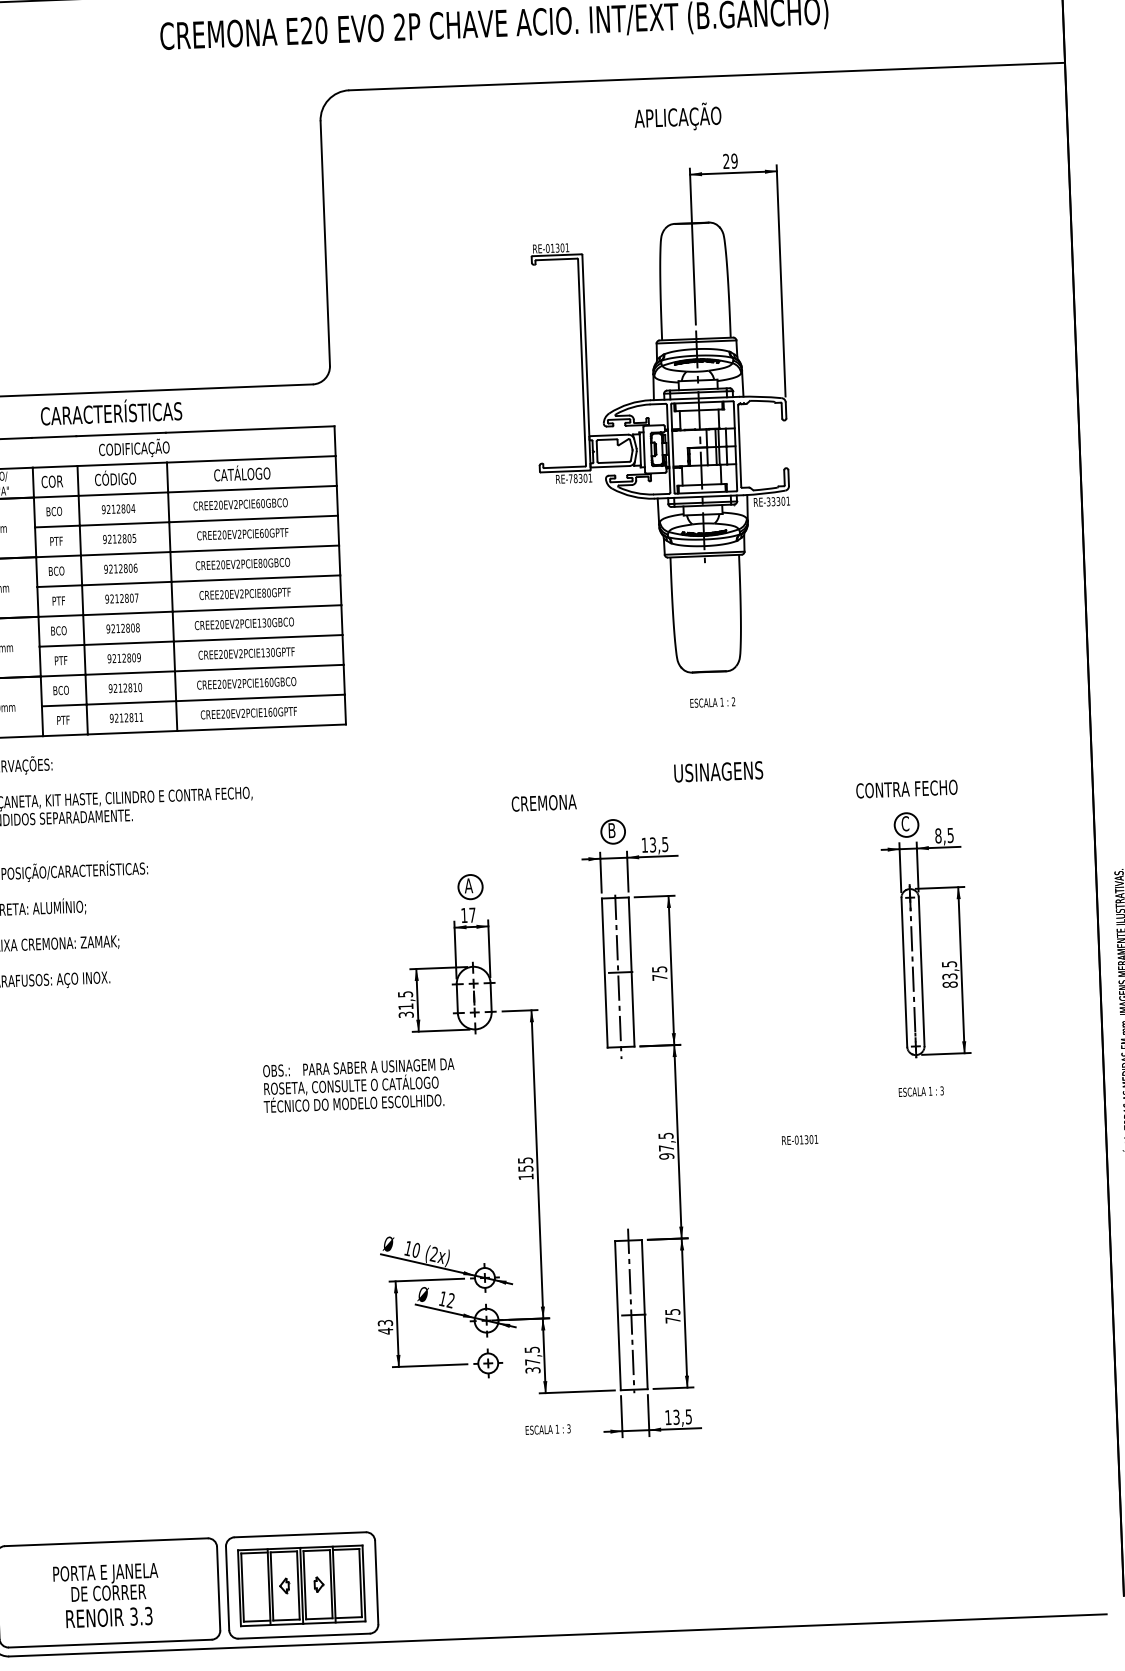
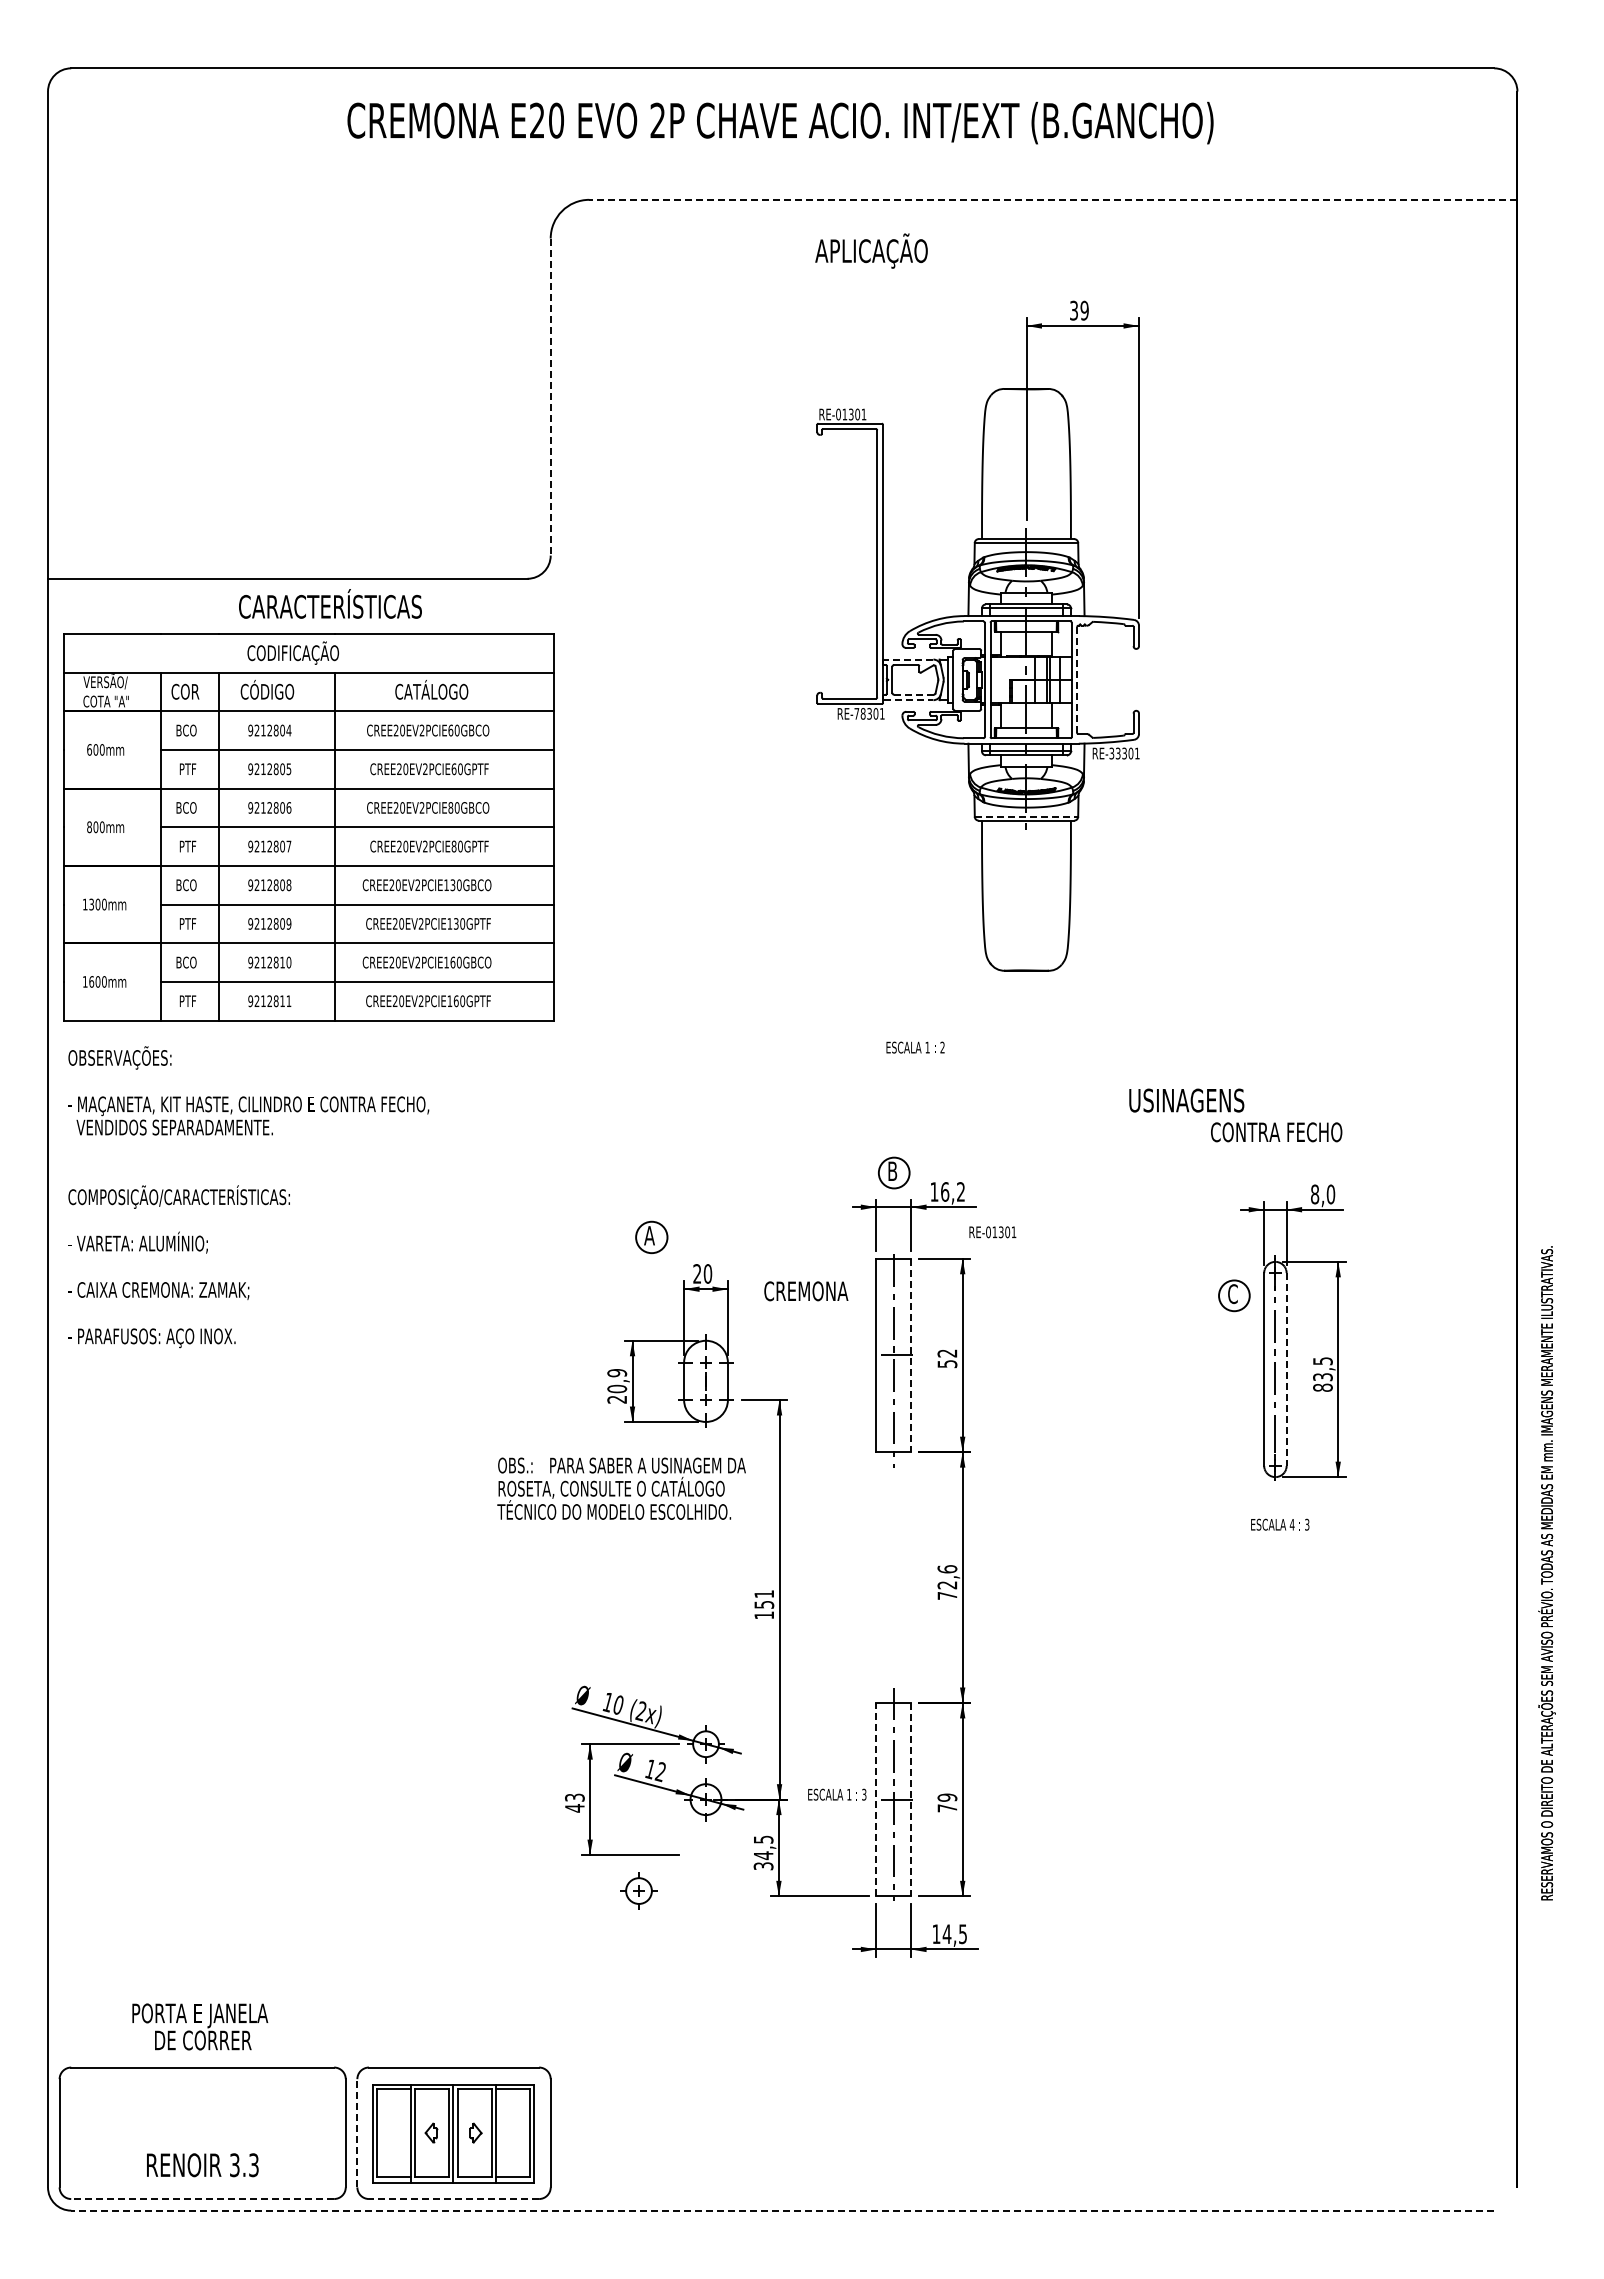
line: (706, 76) -> (1052, 199), solid -> dashed
text: (677, 116) -> (871, 250), moved
text: (725, 161) -> (1073, 310), 29 -> 39
line: (325, 243) -> (550, 397), solid -> dashed
text: (111, 411) -> (330, 603), moved
line: (608, 435) -> (908, 659), solid -> dashed
line: (739, 445) -> (1077, 679), solid -> dashed
line: (613, 462) -> (913, 694), solid -> dashed
line: (610, 467) -> (908, 700), solid -> dashed
line: (704, 552) -> (1026, 816), solid -> dashed
text: (712, 702) -> (915, 1047), moved
text: (718, 771) -> (1186, 1100), moved
text: (544, 803) -> (806, 1291), moved
part: (906, 824) -> (1234, 1295), moved
text: (950, 835) -> (1330, 1194), 8,5 -> 8,0
text: (658, 844) -> (952, 1191), 13,5 -> 16,2
part: (470, 887) -> (651, 1237), moved
text: (468, 915) -> (702, 1273), 17 -> 20
line: (631, 972) -> (911, 1355), solid -> dashed
line: (921, 972) -> (1286, 1370), solid -> dashed
text: (659, 973) -> (947, 1358), 75 -> 52
text: (406, 1004) -> (617, 1386), 31,5 -> 20,9
text: (358, 1085) -> (621, 1488), moved
text: (930, 1091) -> (1291, 1524), 1 -> 4
text: (799, 1140) -> (992, 1232), moved
text: (666, 1146) -> (947, 1582), 97,5 -> 72,6
text: (525, 1160) -> (764, 1594), 155 -> 151
text: (672, 1311) -> (946, 1797), 75 -> 79
line: (645, 1314) -> (911, 1799), solid -> dashed
line: (618, 1315) -> (876, 1799), solid -> dashed
text: (532, 1362) -> (763, 1855), 37,5 -> 34,5
part: (487, 1363) -> (638, 1890), moved
text: (676, 1417) -> (946, 1934), 13,5 -> 14,5
text: (548, 1429) -> (837, 1794), moved
text: (106, 1582) -> (200, 2026), moved
line: (227, 1587) -> (357, 2132), solid -> dashed
line: (557, 1635) -> (782, 2210), solid -> dashed
line: (303, 1636) -> (453, 2199), solid -> dashed
line: (110, 1644) -> (202, 2199), solid -> dashed

